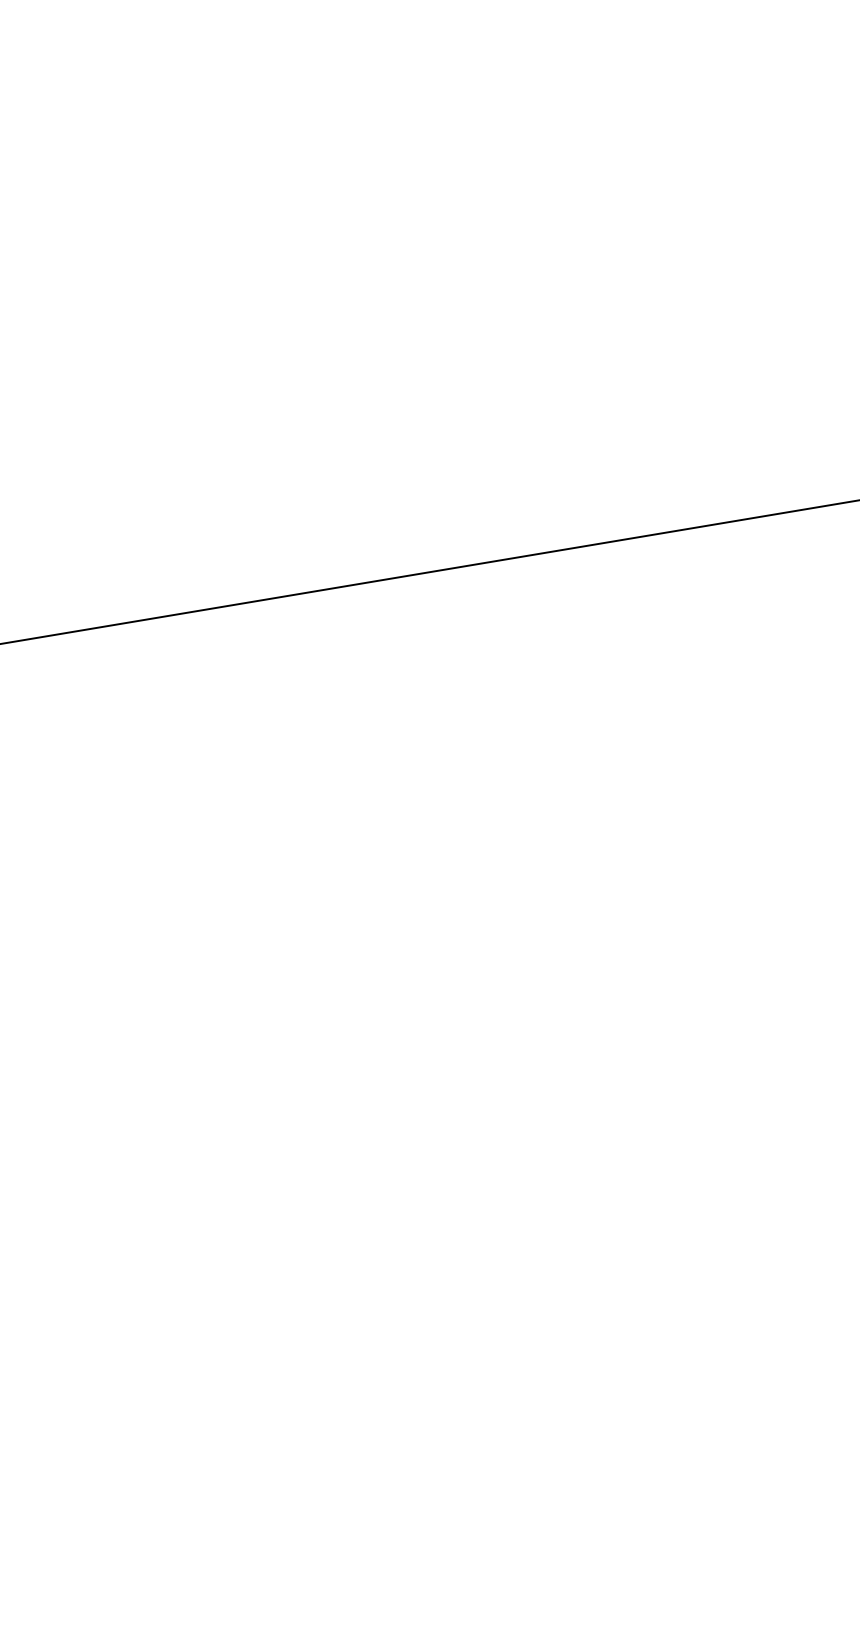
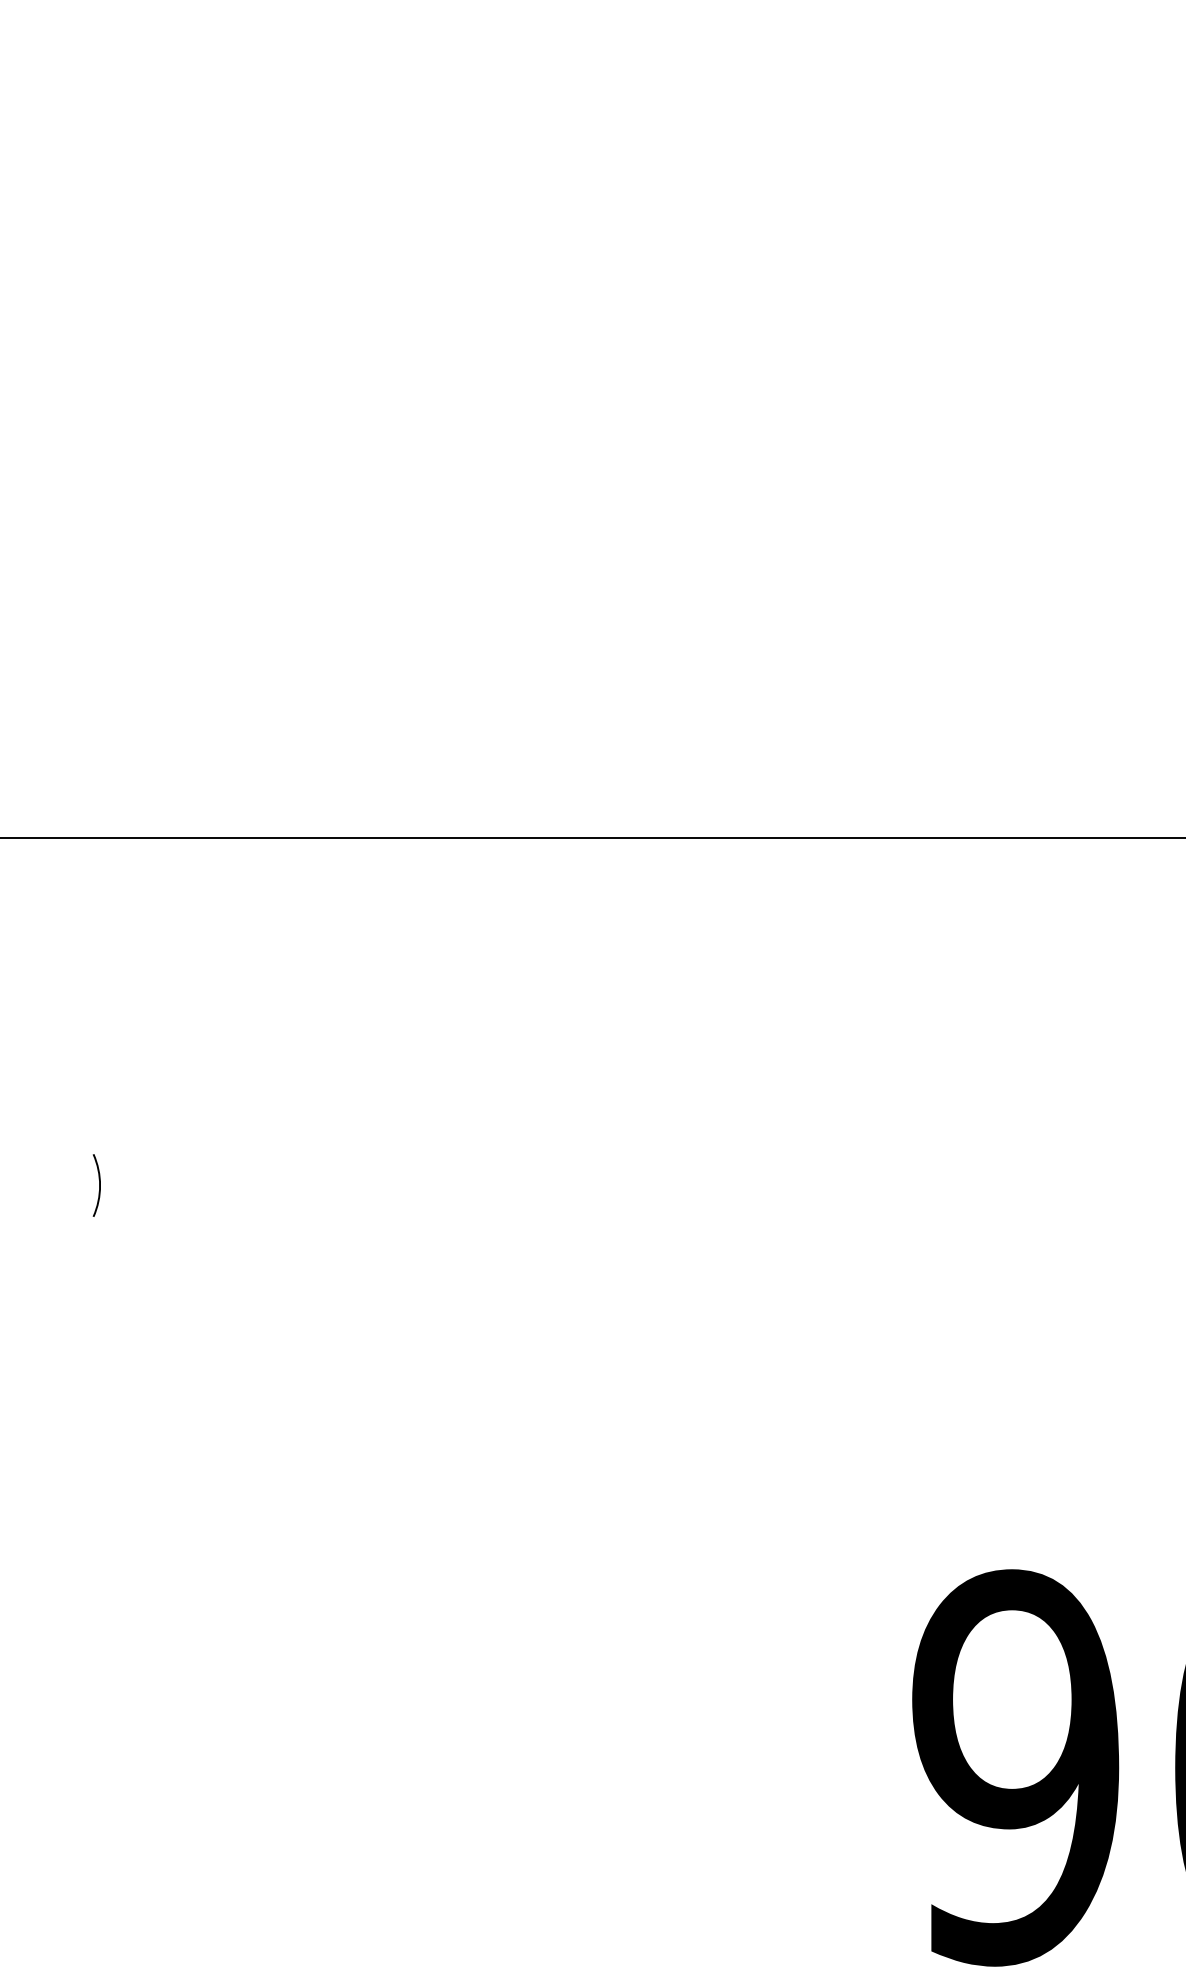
arc: (119, 939) -> (99, 1185), added

